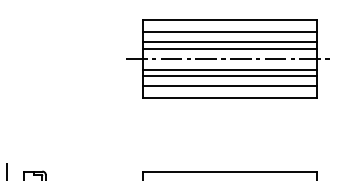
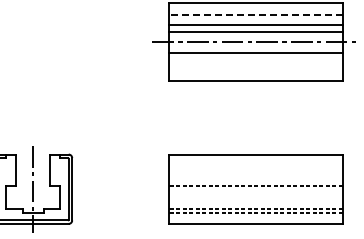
line: (230, 32) -> (256, 15), solid -> dashed
line: (229, 76) -> (255, 59), removed
line: (229, 86) -> (255, 69), removed

